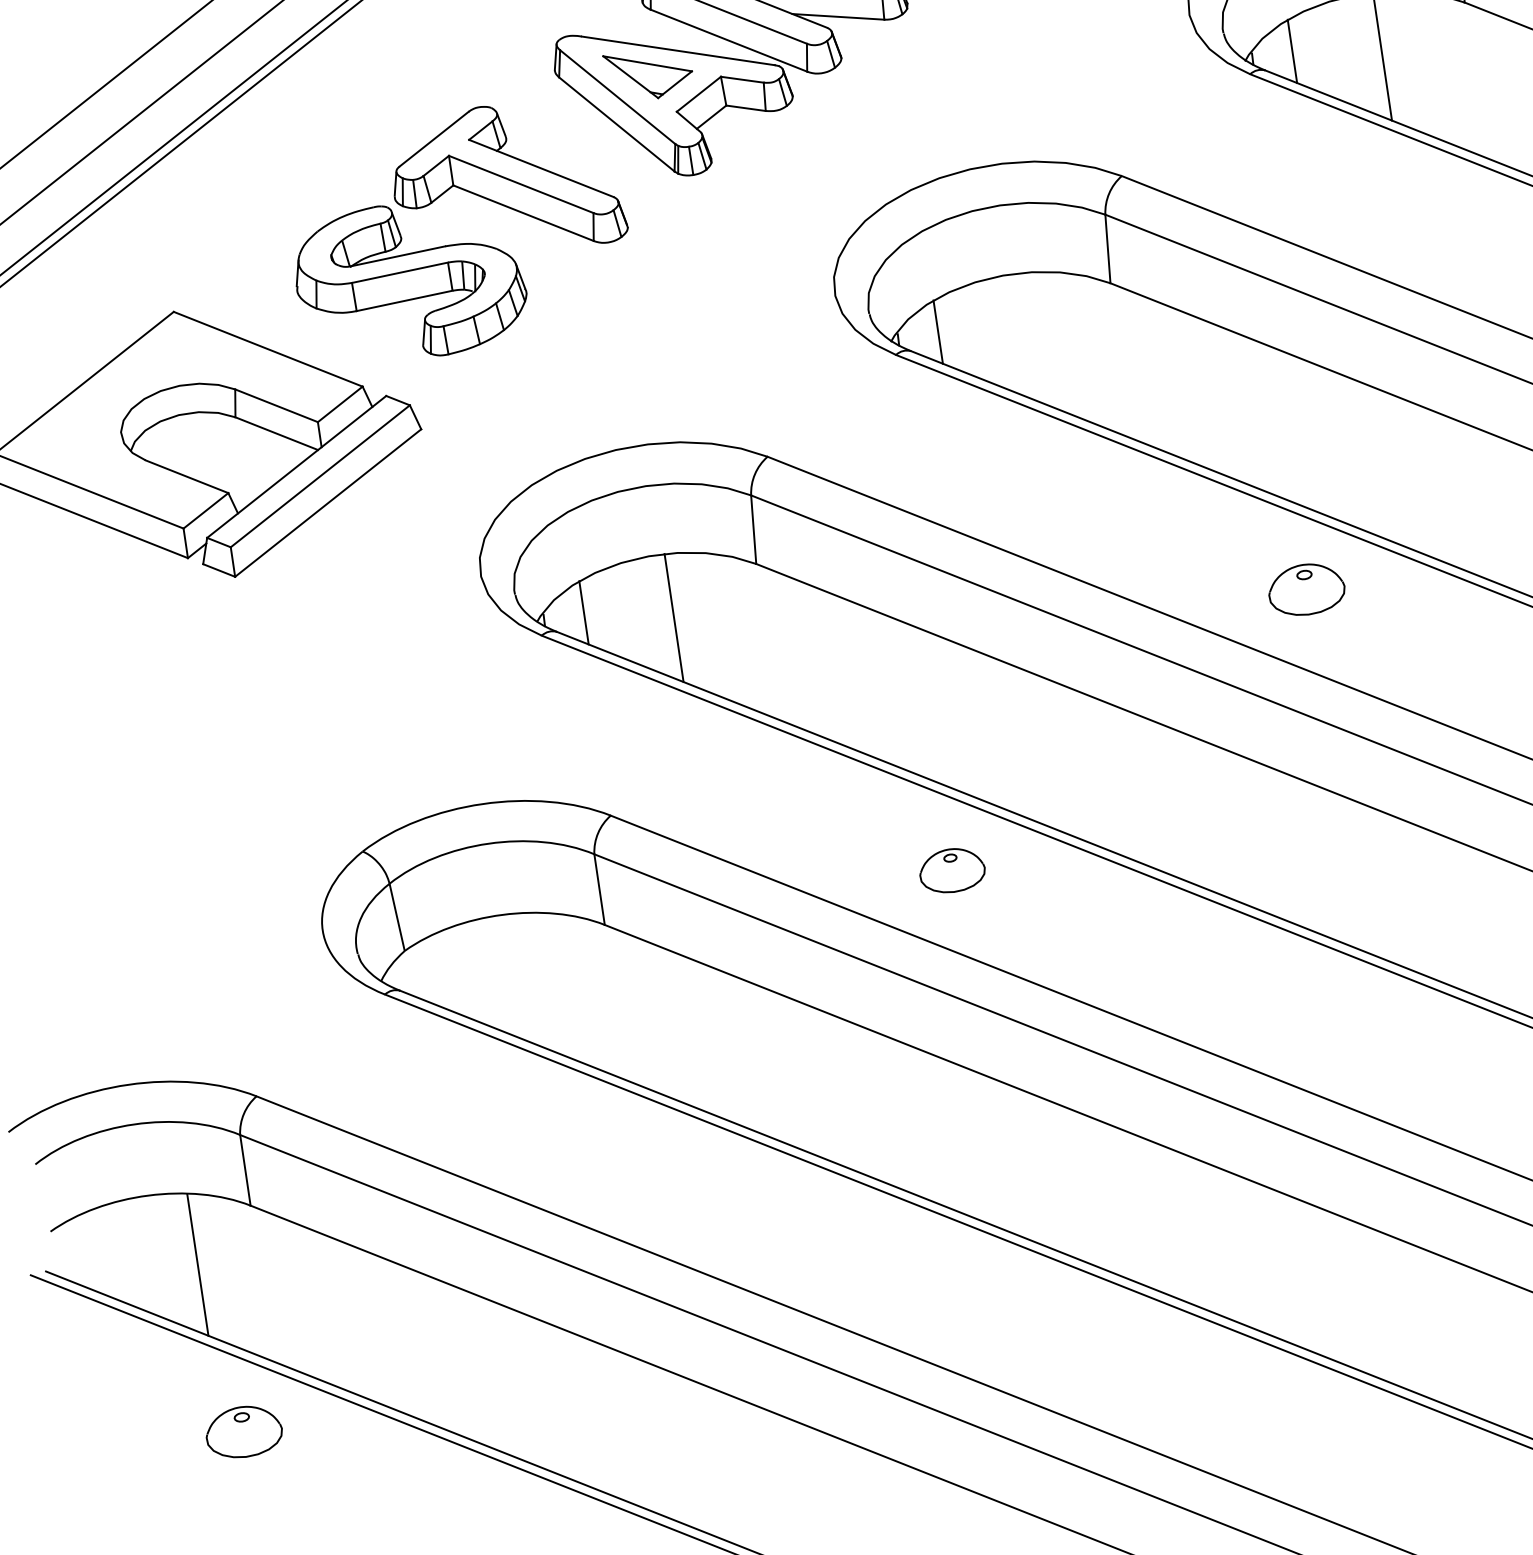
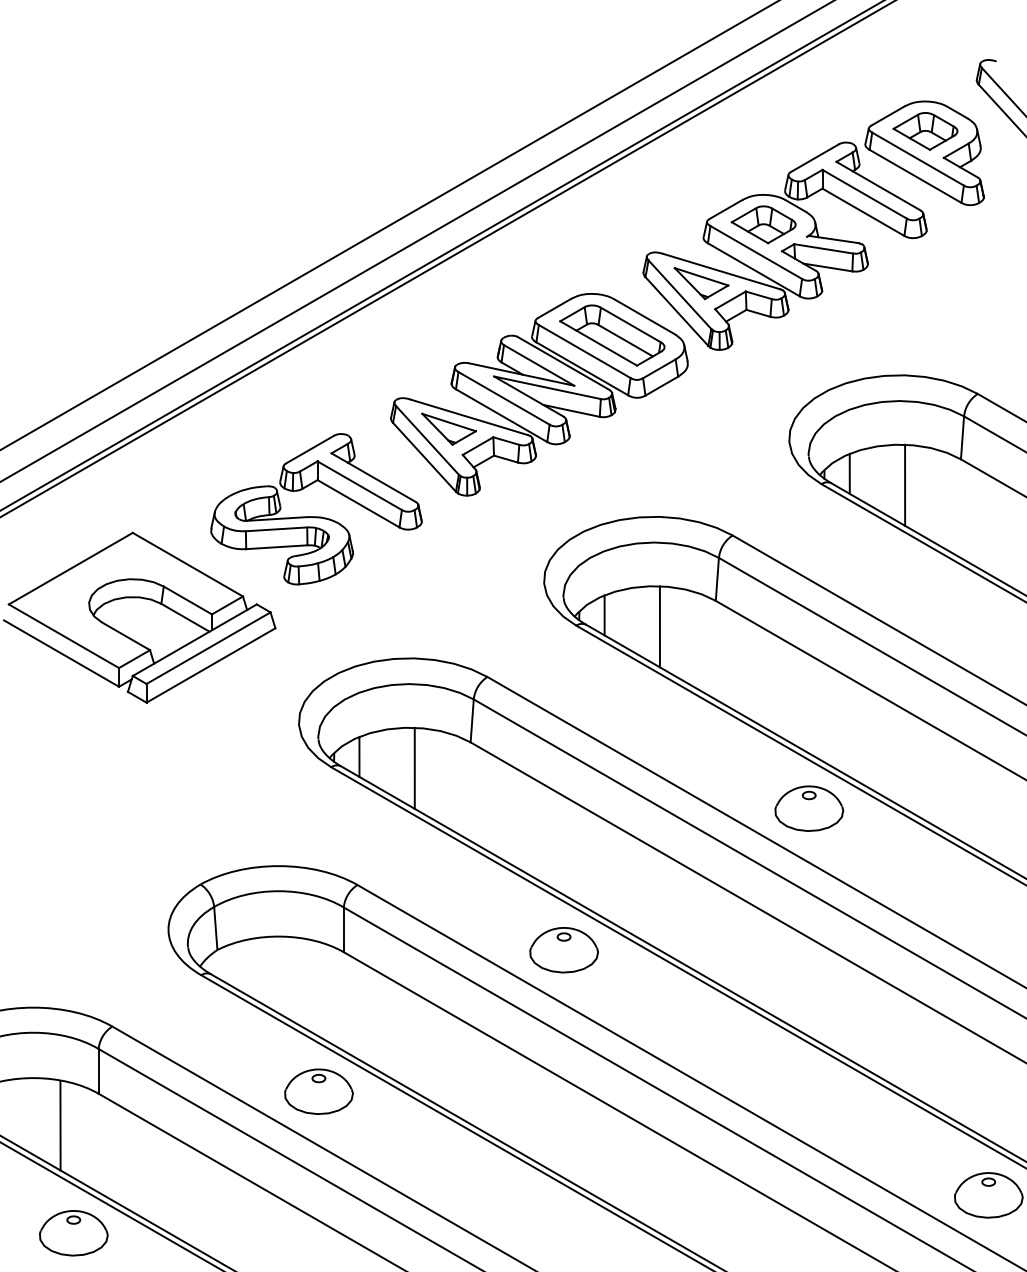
line: (1027, 336) -> (659, 626), added
part: (1306, 589) -> (809, 808), size x1.43
part: (951, 871) -> (563, 950), size x1.67
part: (597, 1150) -> (318, 1091), added
part: (243, 1432) -> (73, 1233), size x1.43

